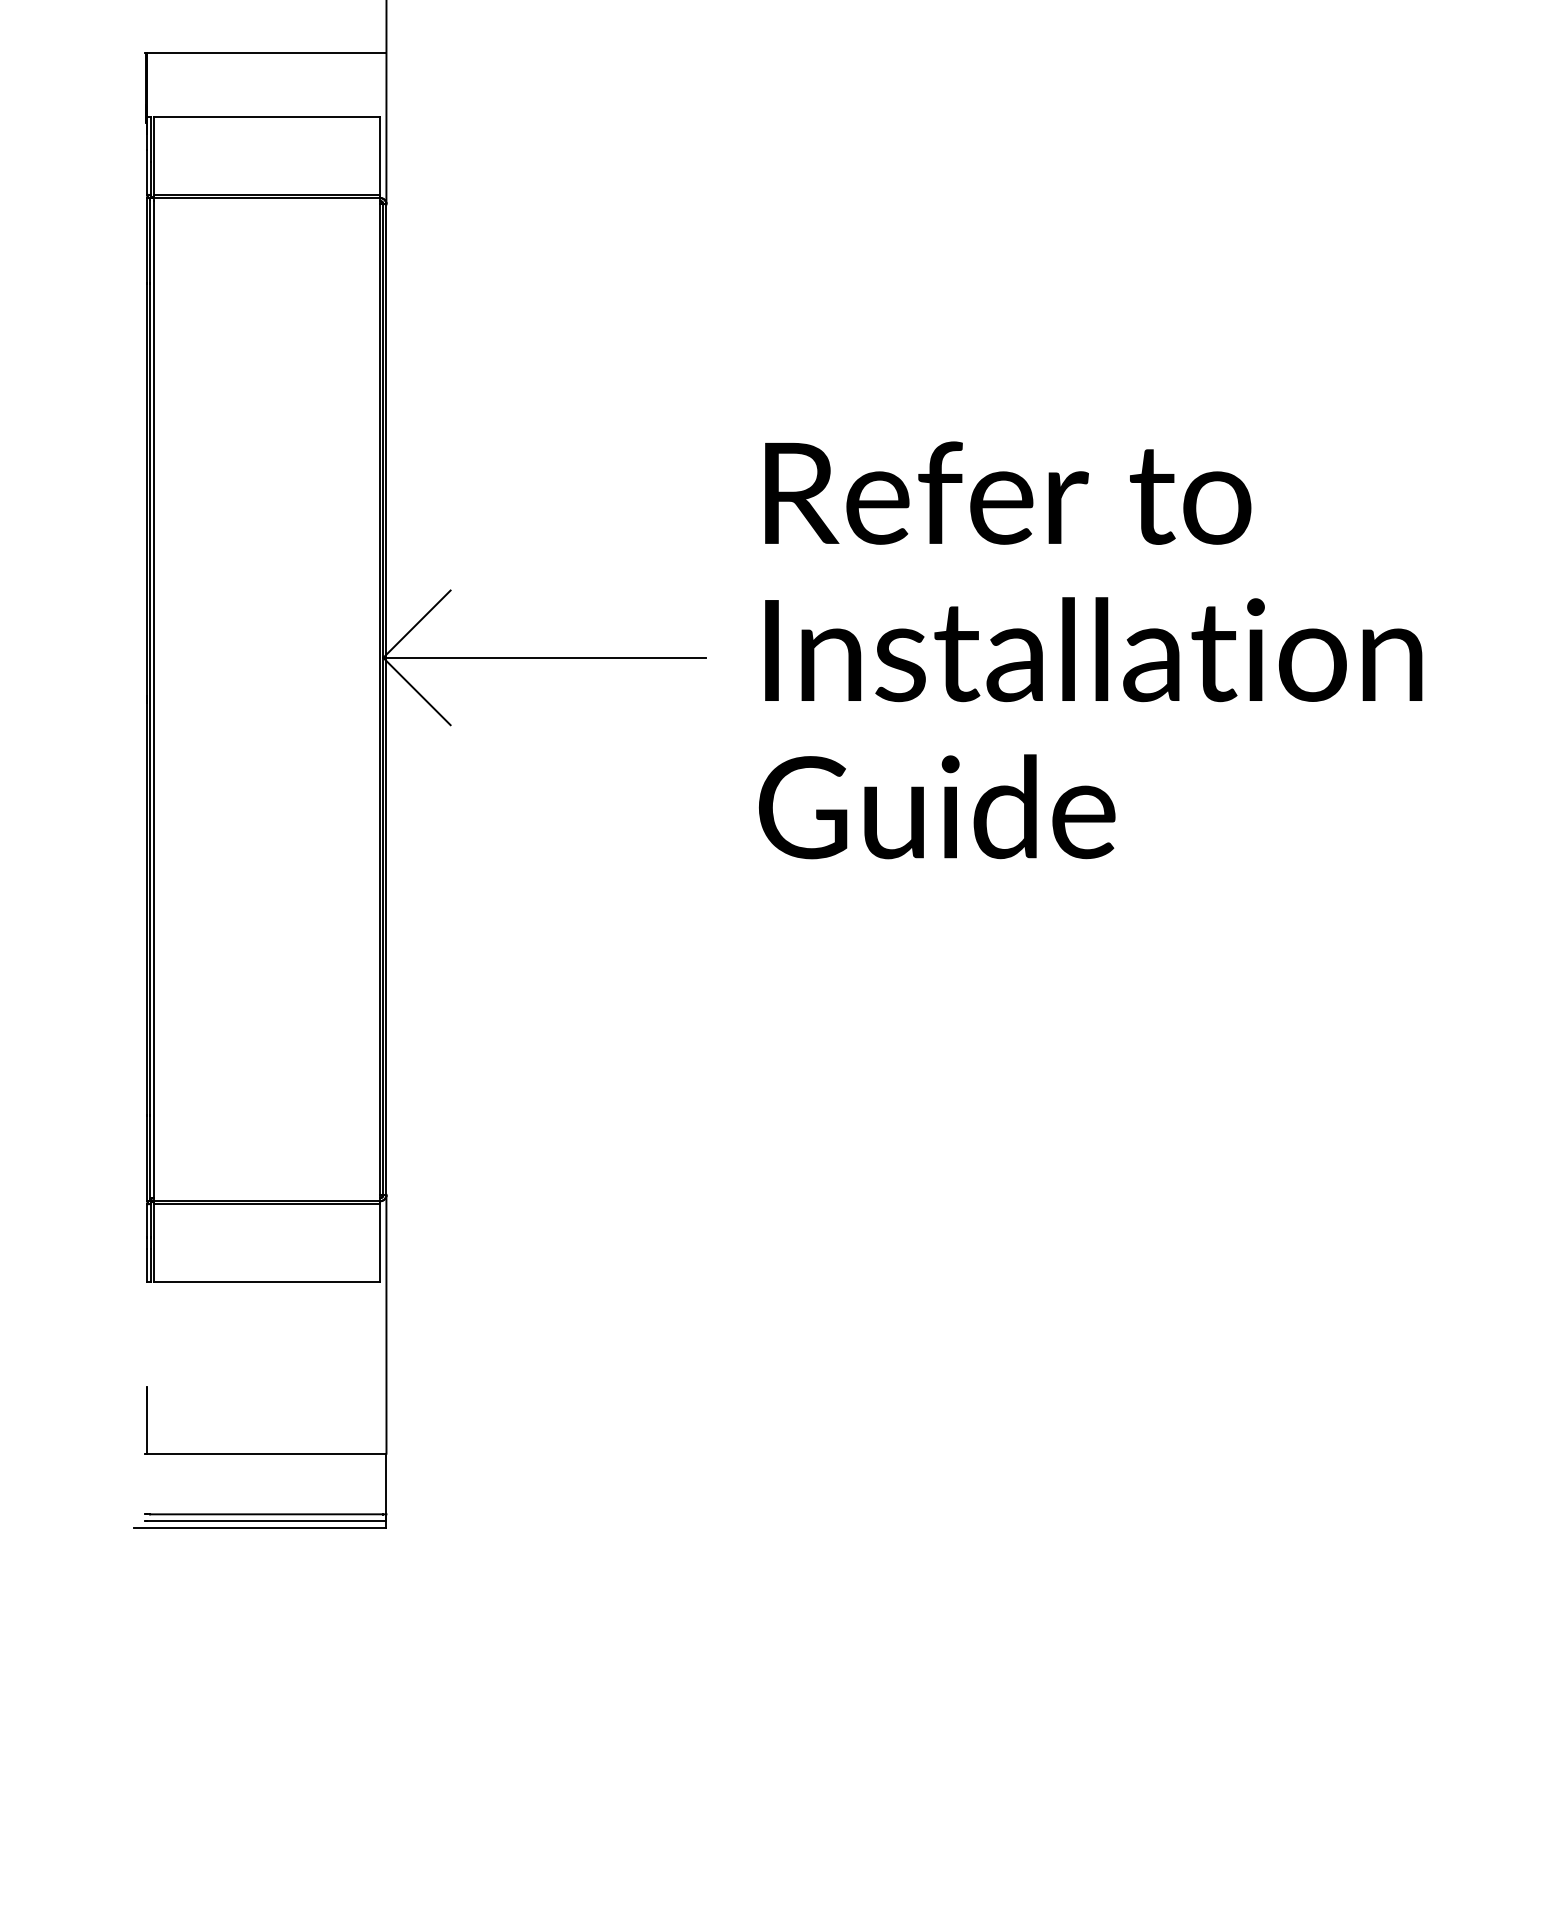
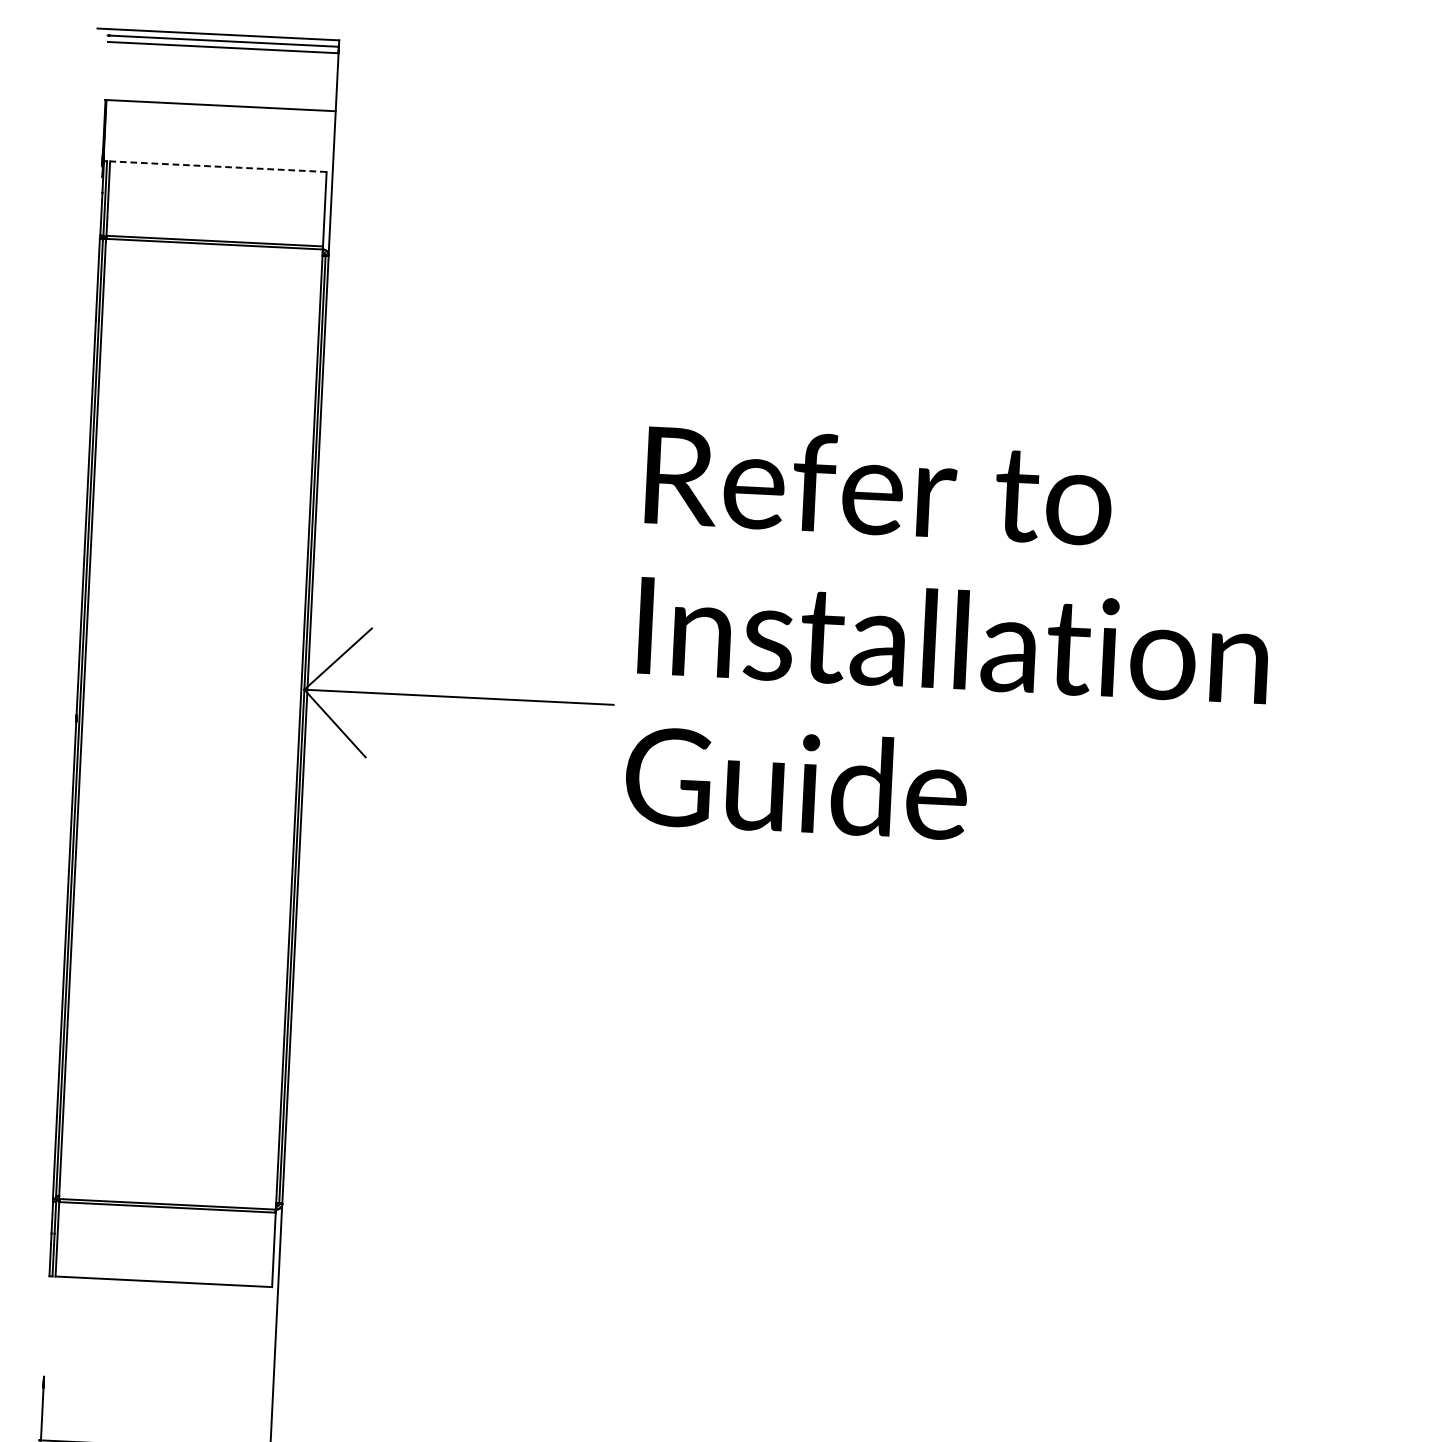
line: (266, 117) -> (217, 167), solid -> dashed
text: (1090, 650) -> (950, 640), moved

